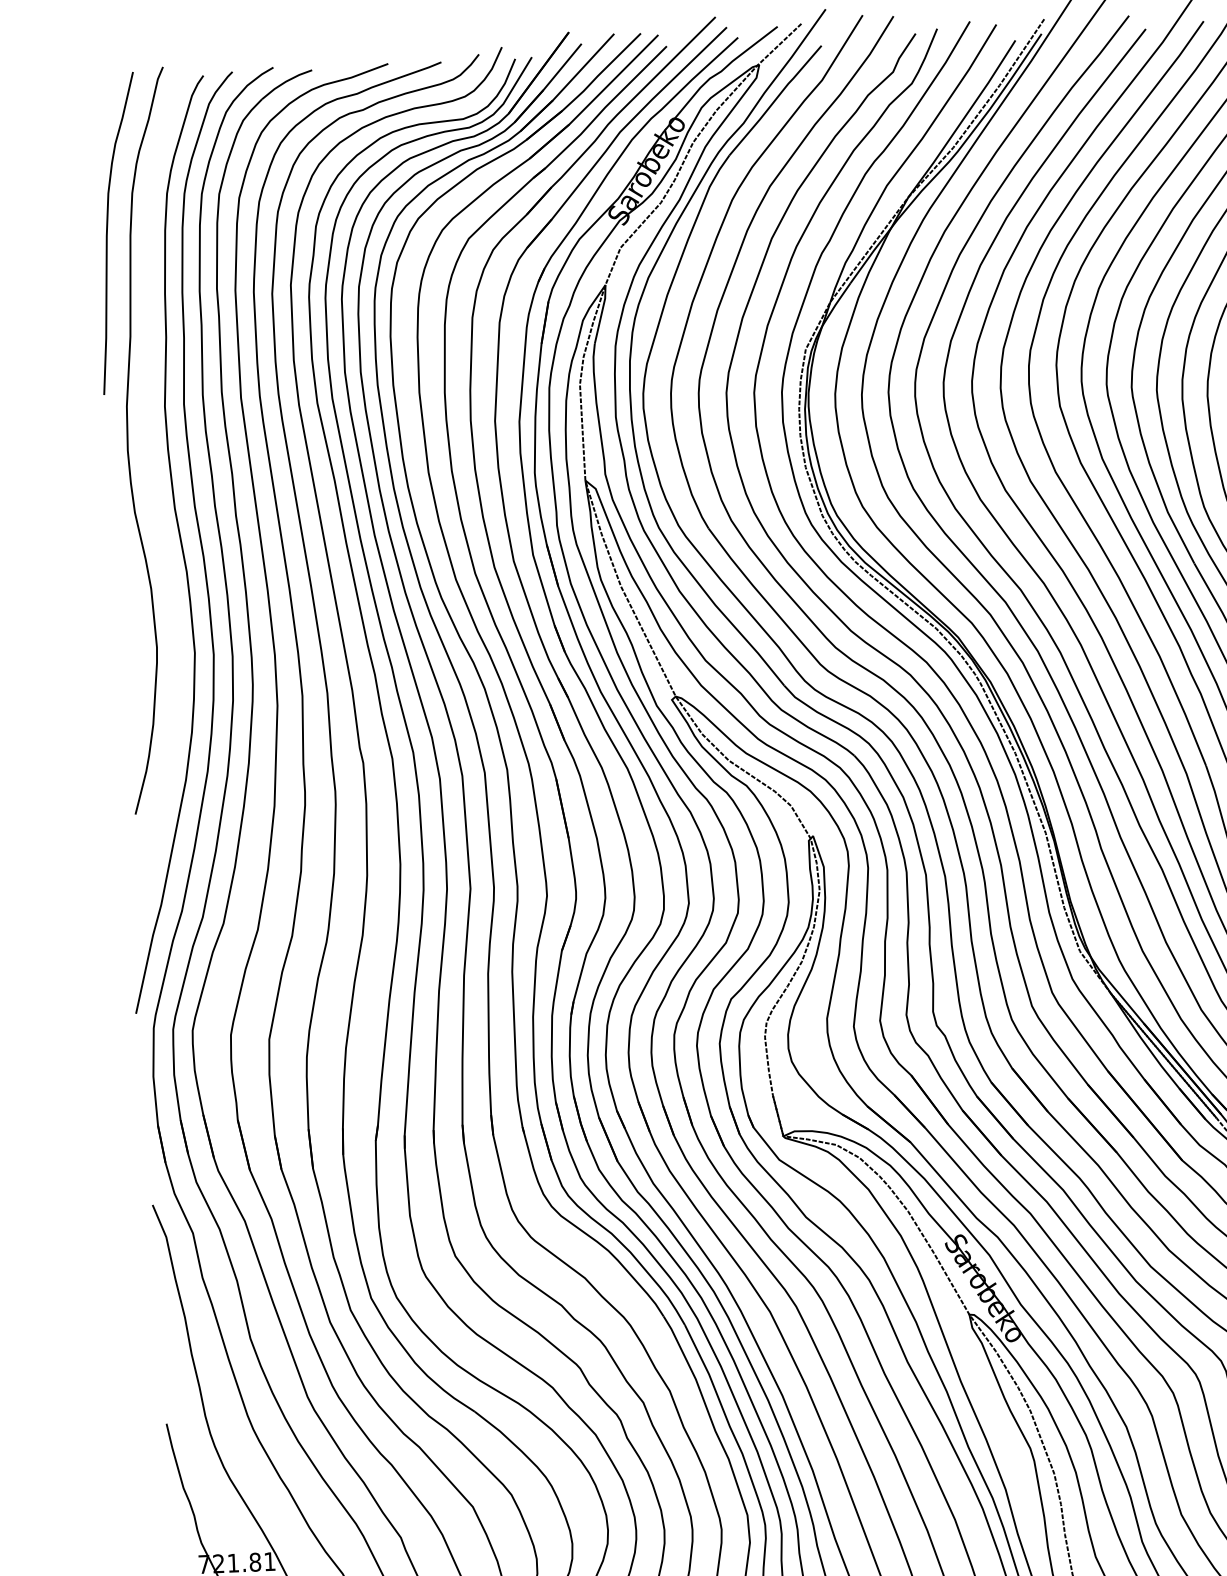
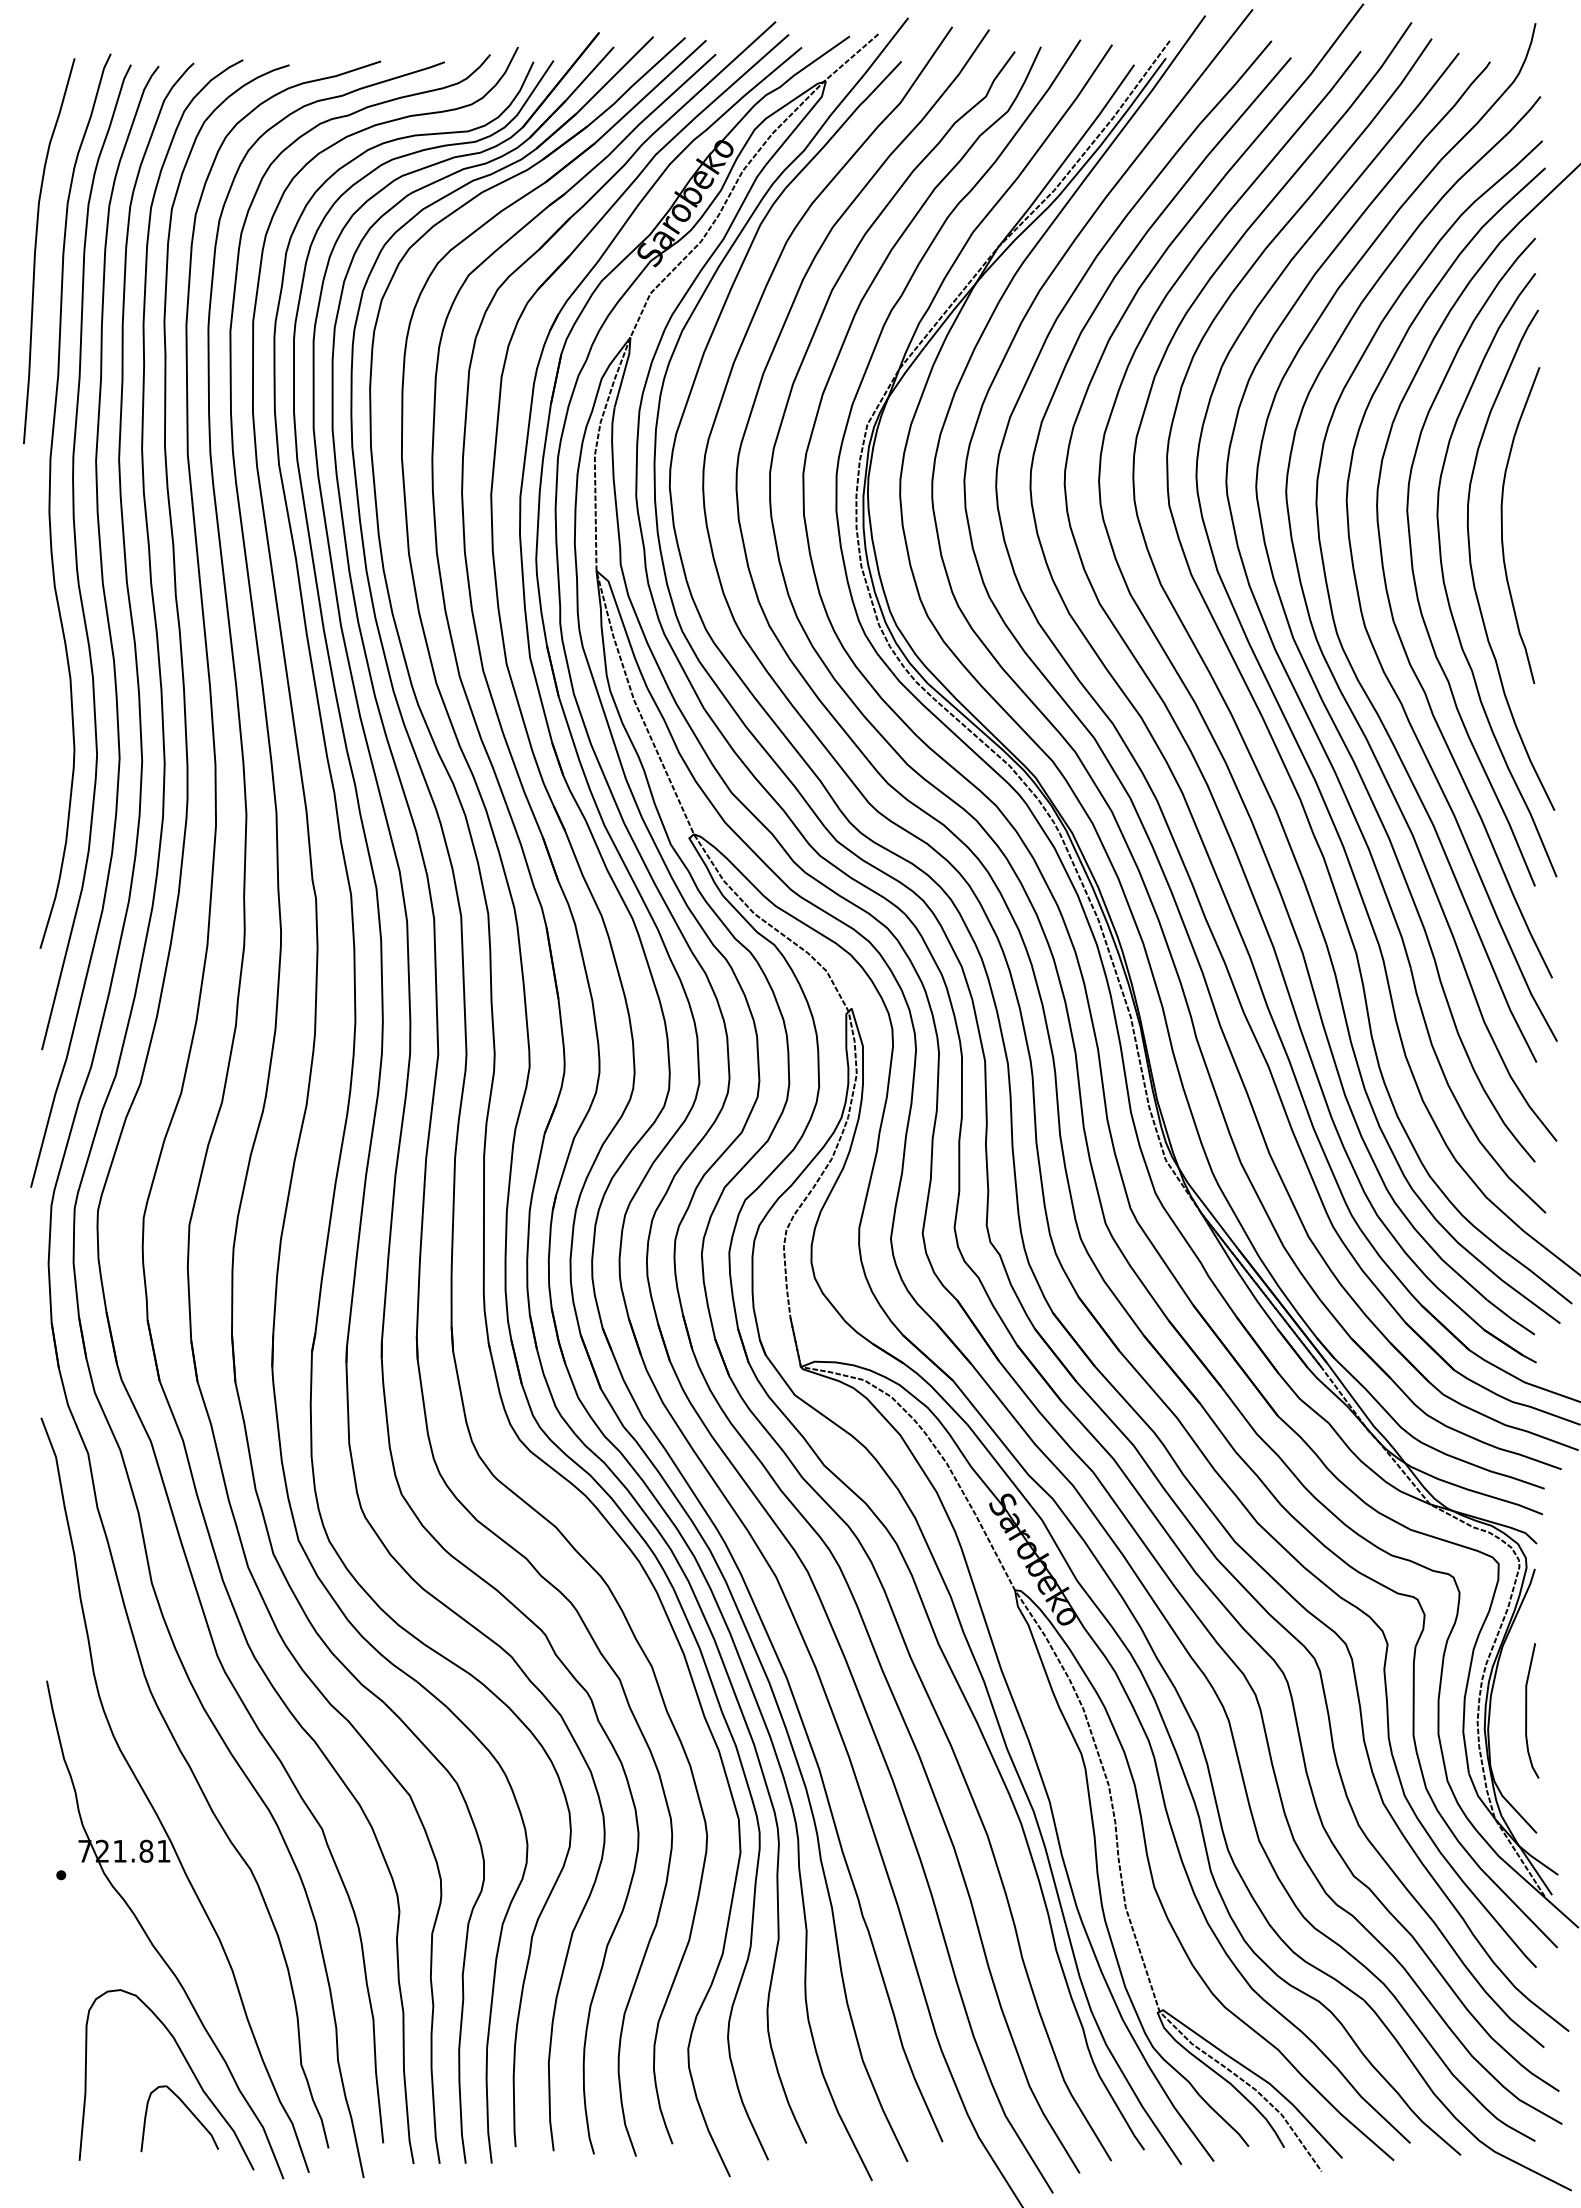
curve: (152, 487) -> (77, 557), added

